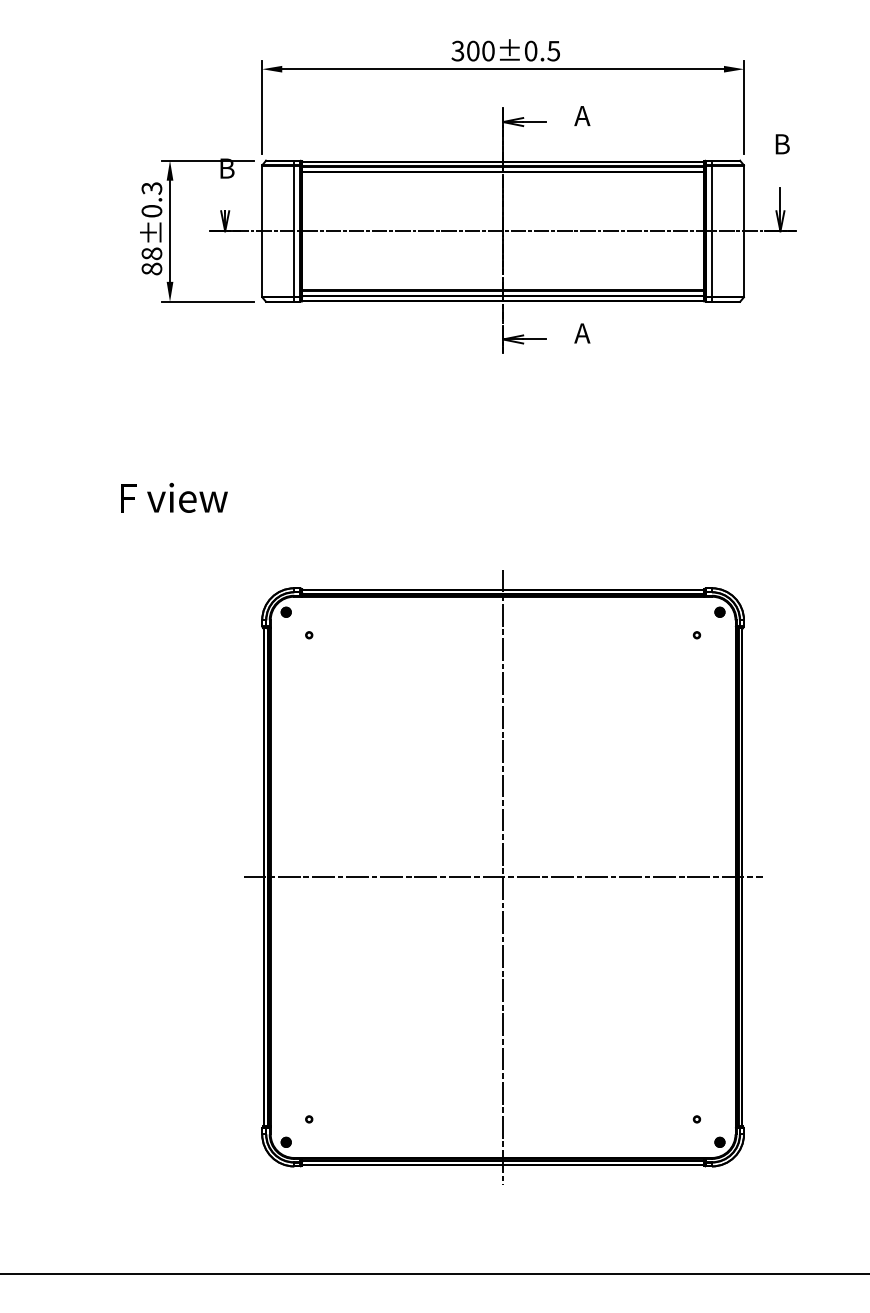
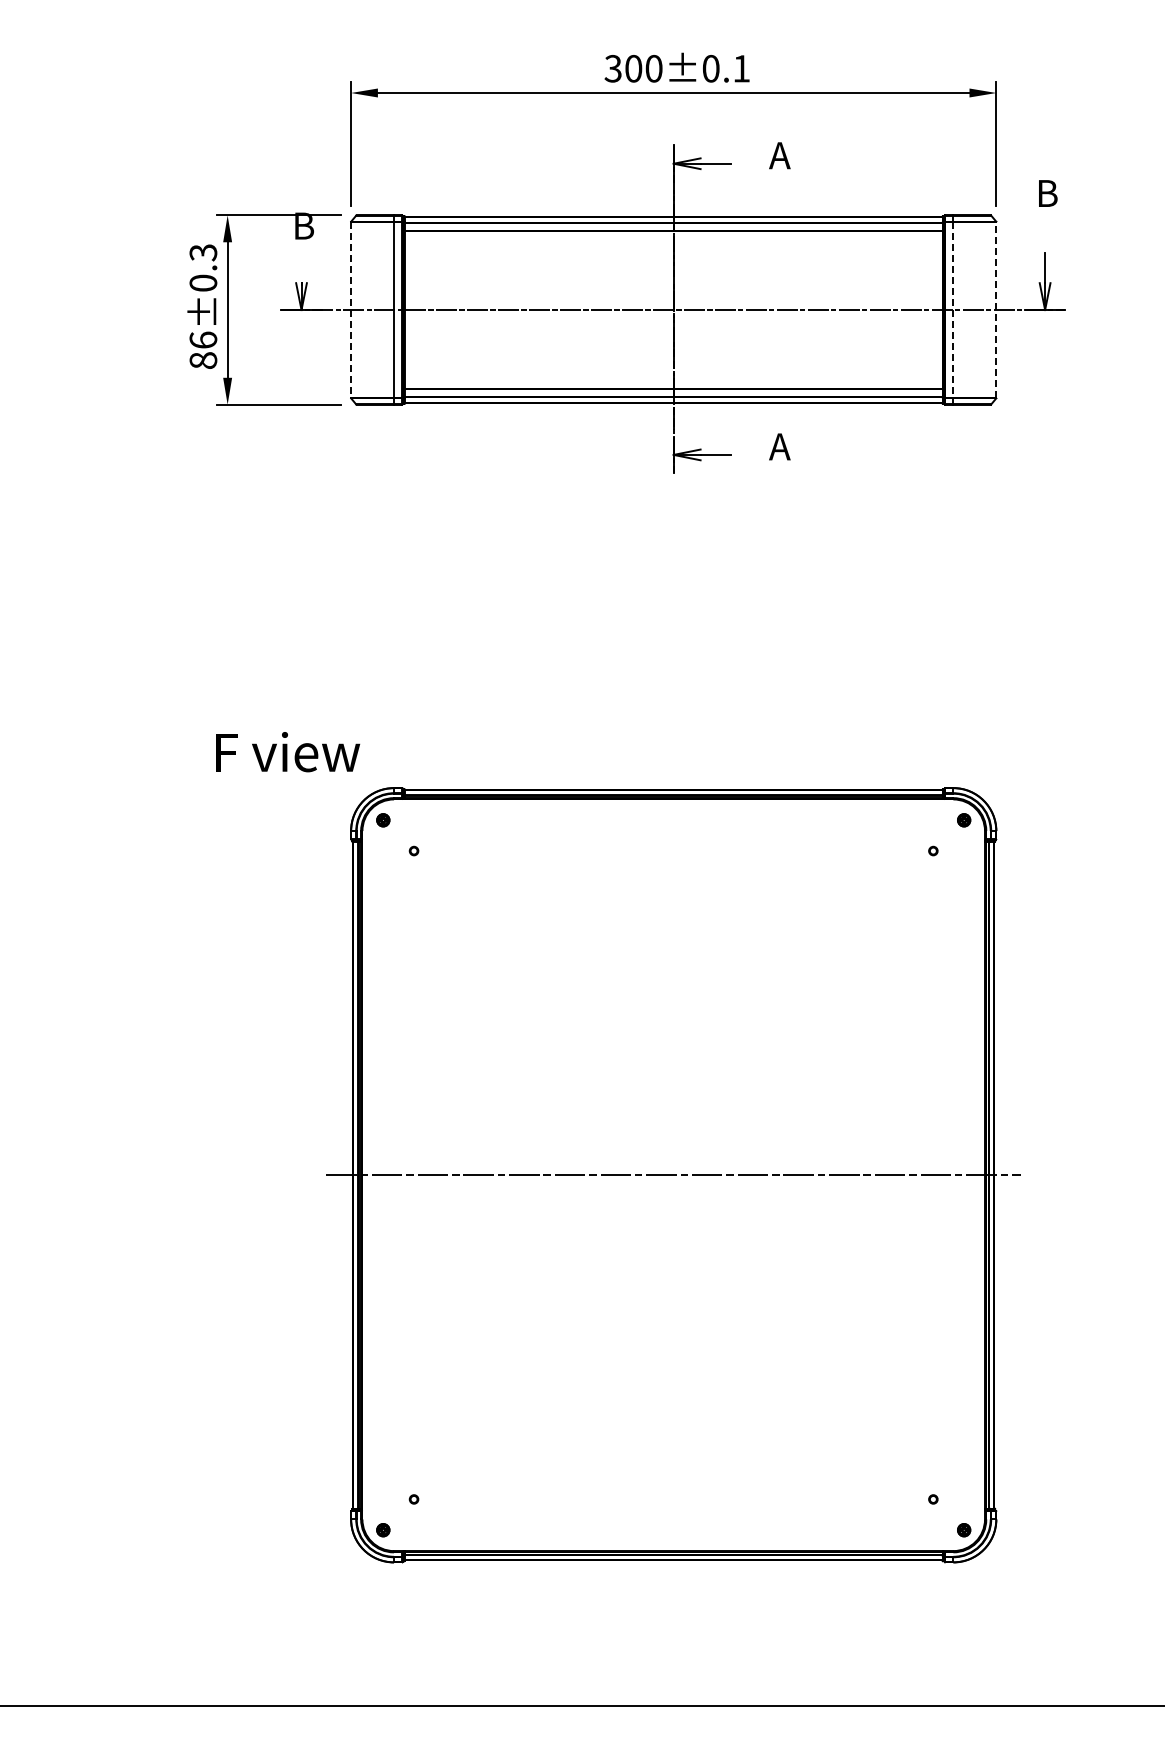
text: (552, 50) -> (740, 68), 300±0.5 -> 300±0.1
line: (262, 231) -> (351, 310), solid -> dashed
line: (712, 231) -> (953, 310), solid -> dashed
line: (744, 231) -> (996, 310), solid -> dashed
text: (152, 253) -> (203, 339), 88±0.3 -> 86±0.3
text: (174, 498) -> (288, 752), moved
line: (502, 877) -> (673, 1175), removed

